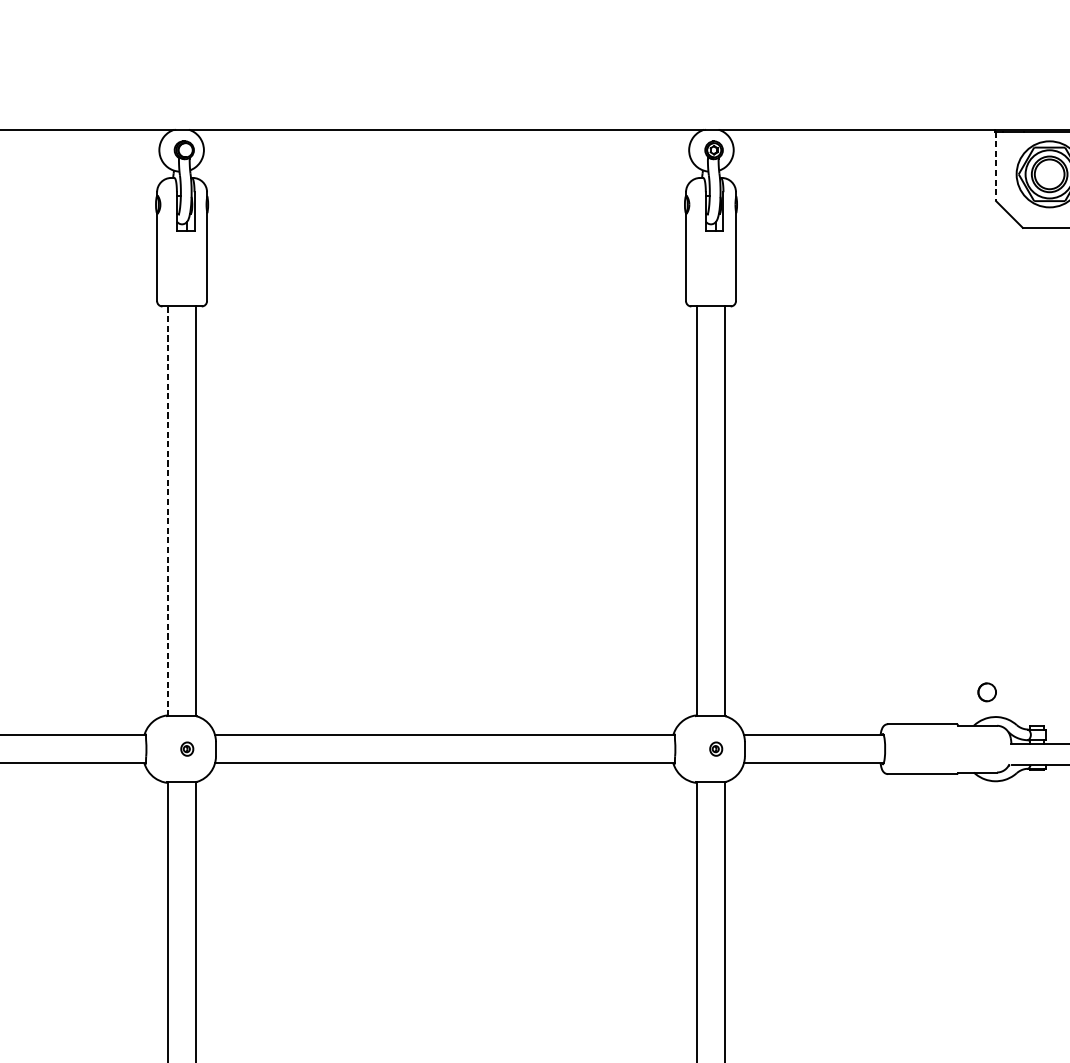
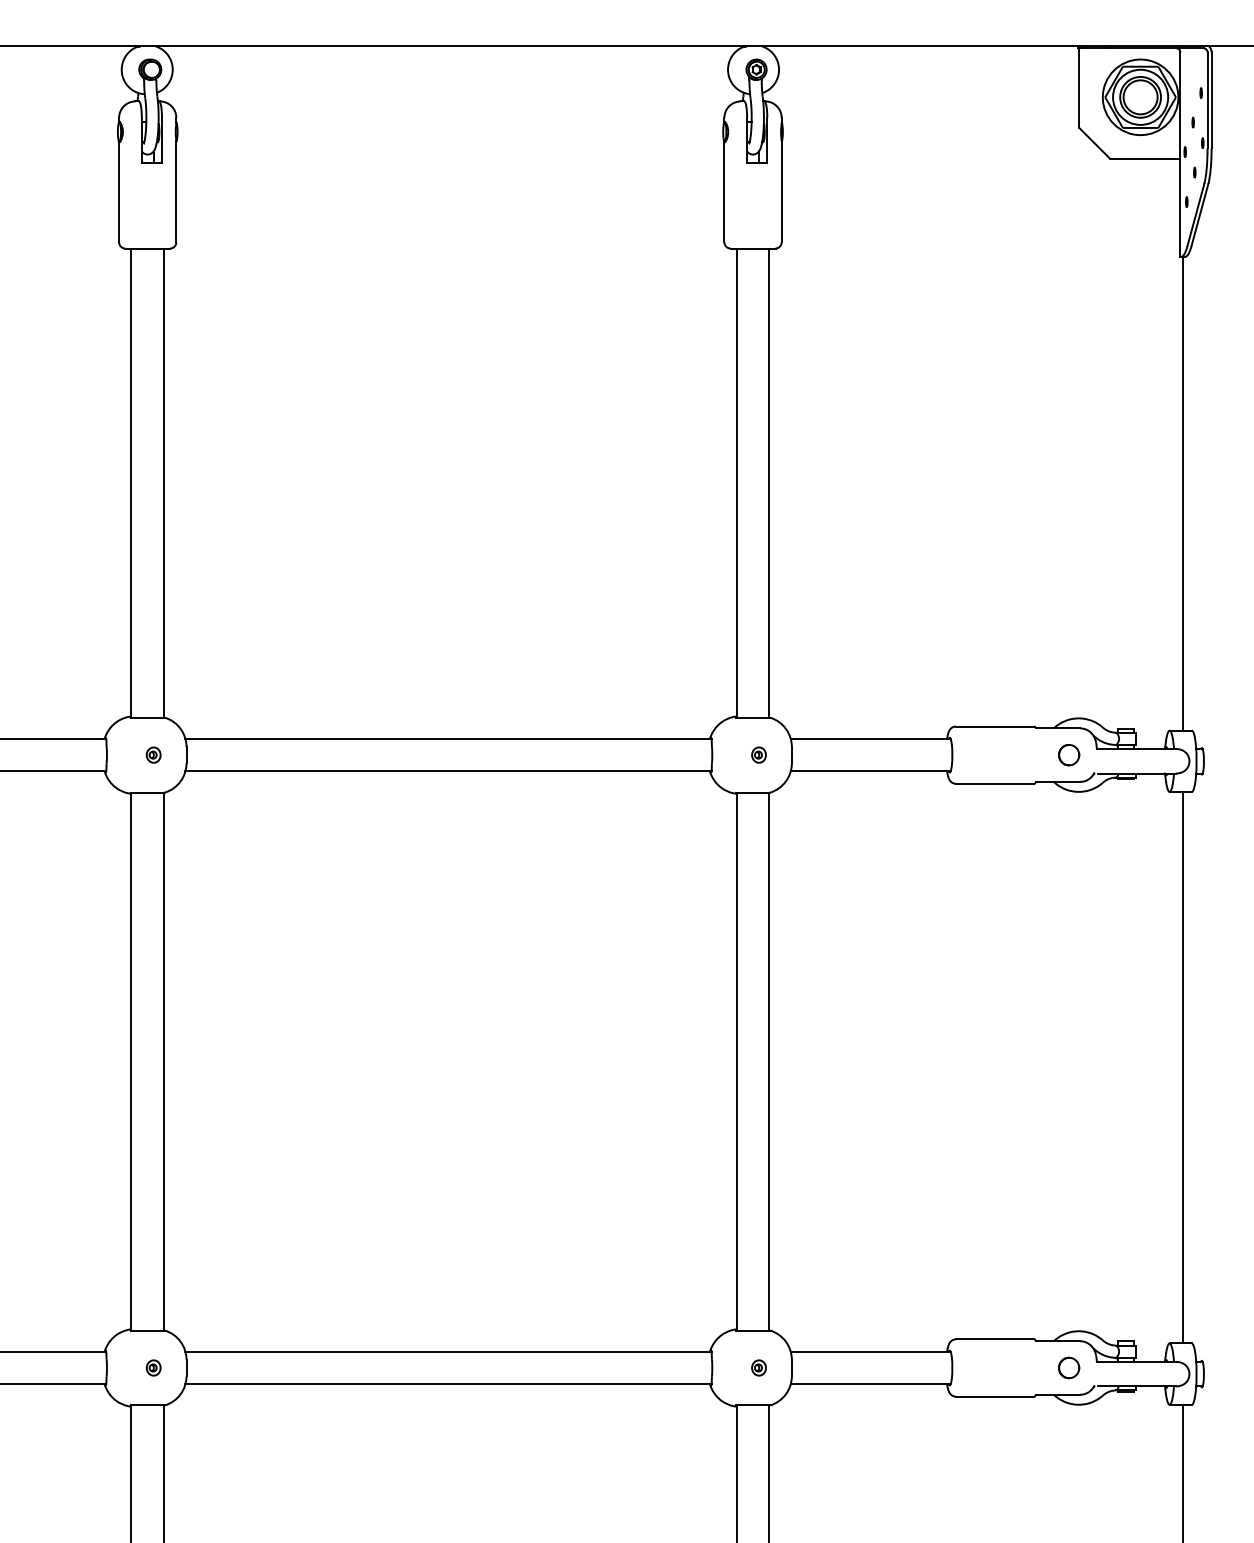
line: (996, 166) -> (1079, 88), dashed -> solid
line: (167, 511) -> (131, 483), dashed -> solid
part: (987, 692) -> (1069, 755), moved

